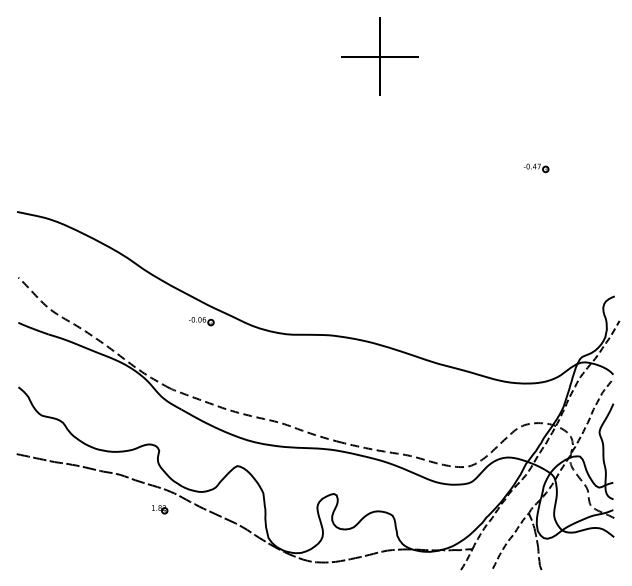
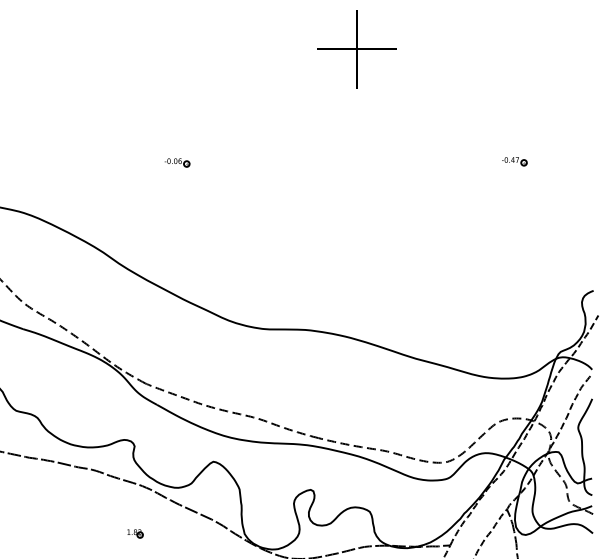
part: (201, 321) -> (177, 162), moved
part: (160, 509) -> (135, 533), moved

